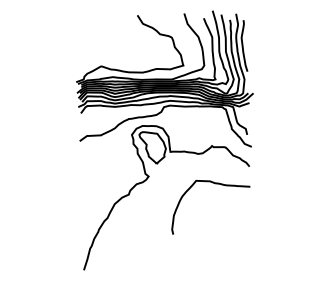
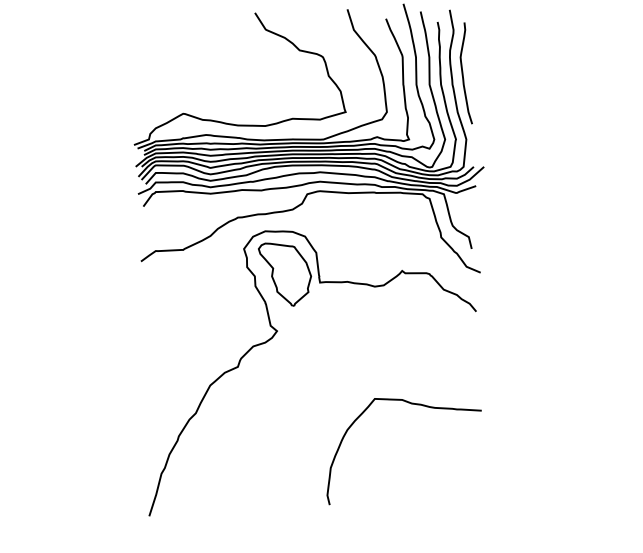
curve: (215, 184) -> (412, 406), moved

